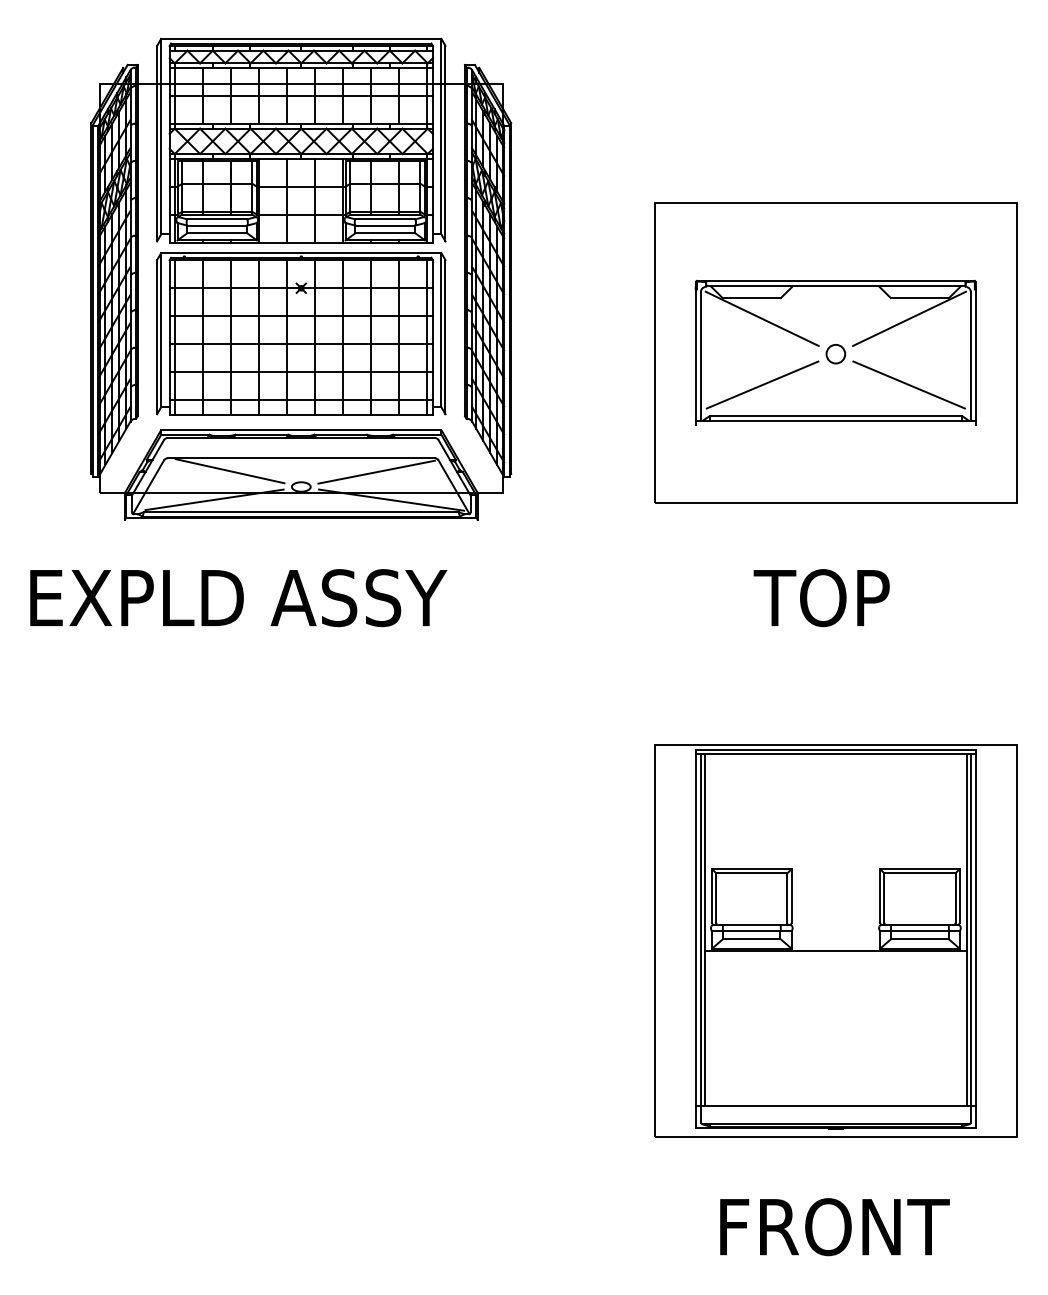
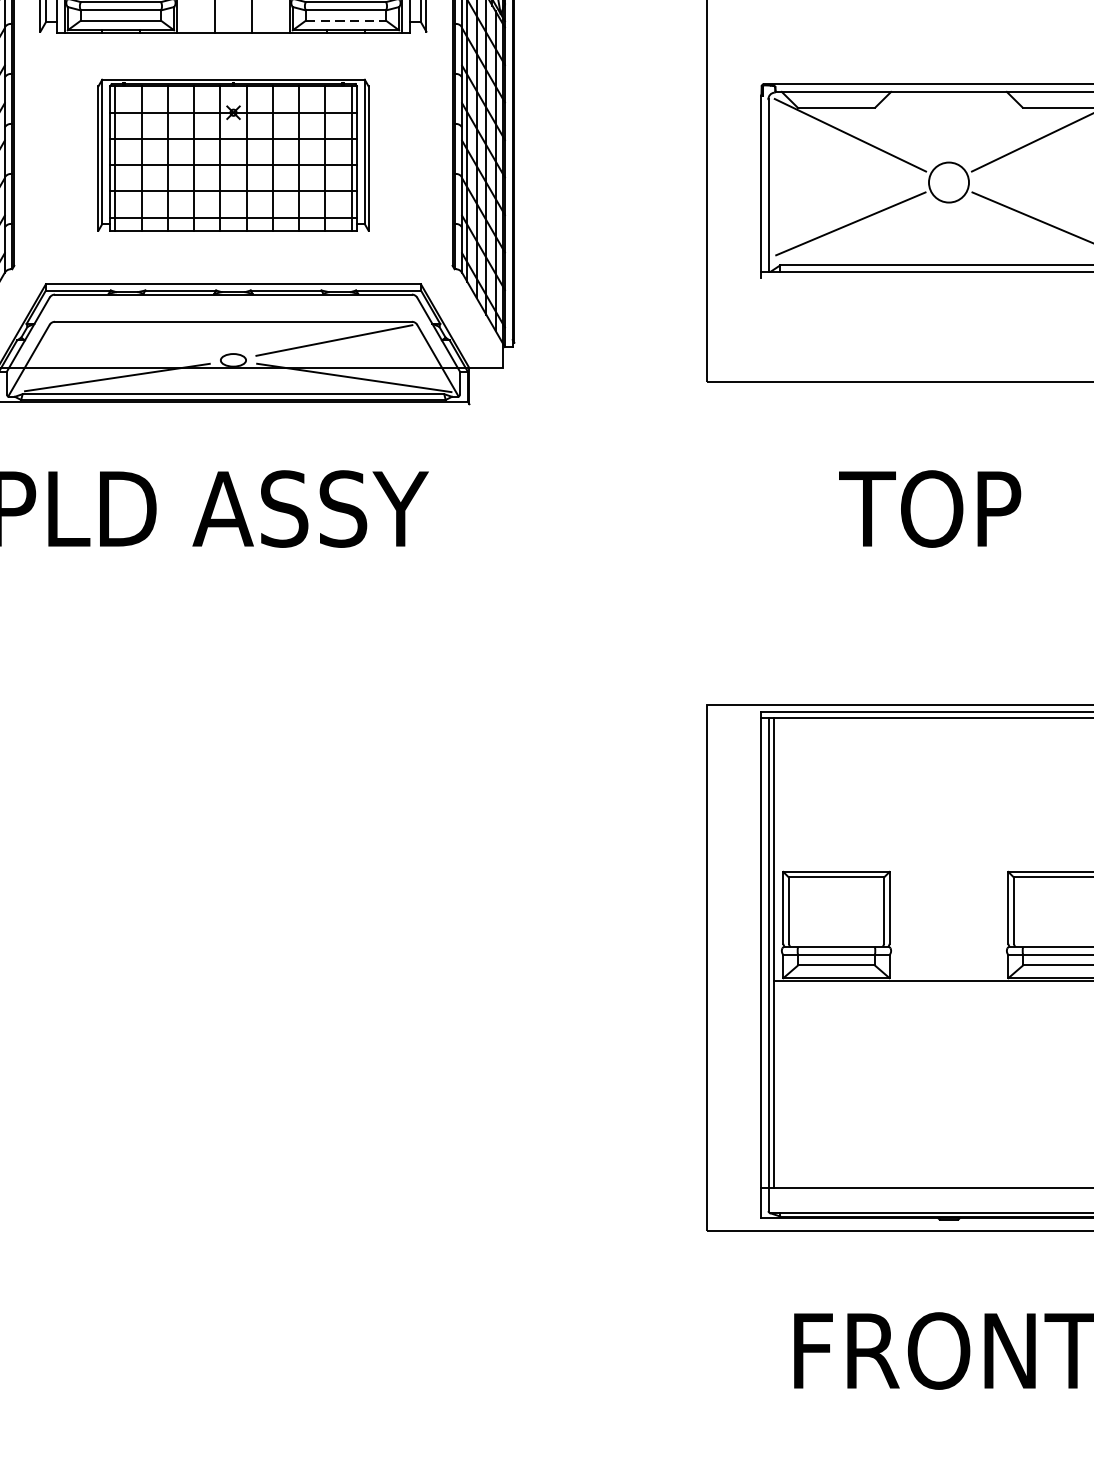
line: (385, 233) -> (346, 21), solid -> dashed
part: (301, 333) -> (233, 154), size x0.7
circle: (835, 353) -> (948, 181), size x1.6
line: (229, 471) -> (137, 339), removed

